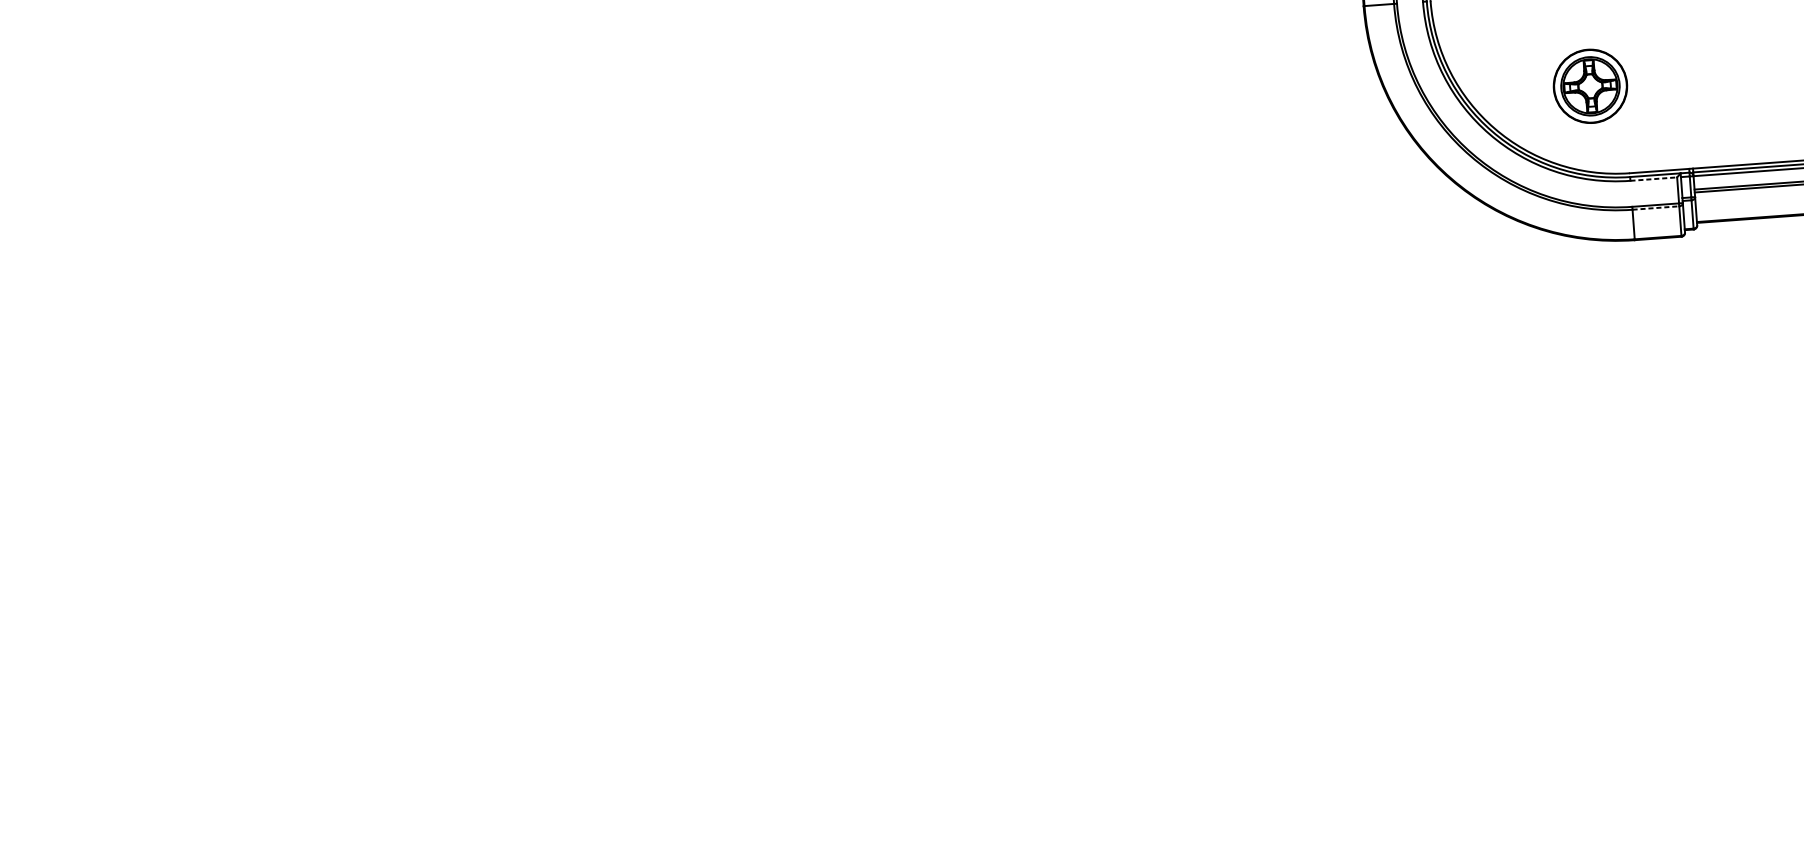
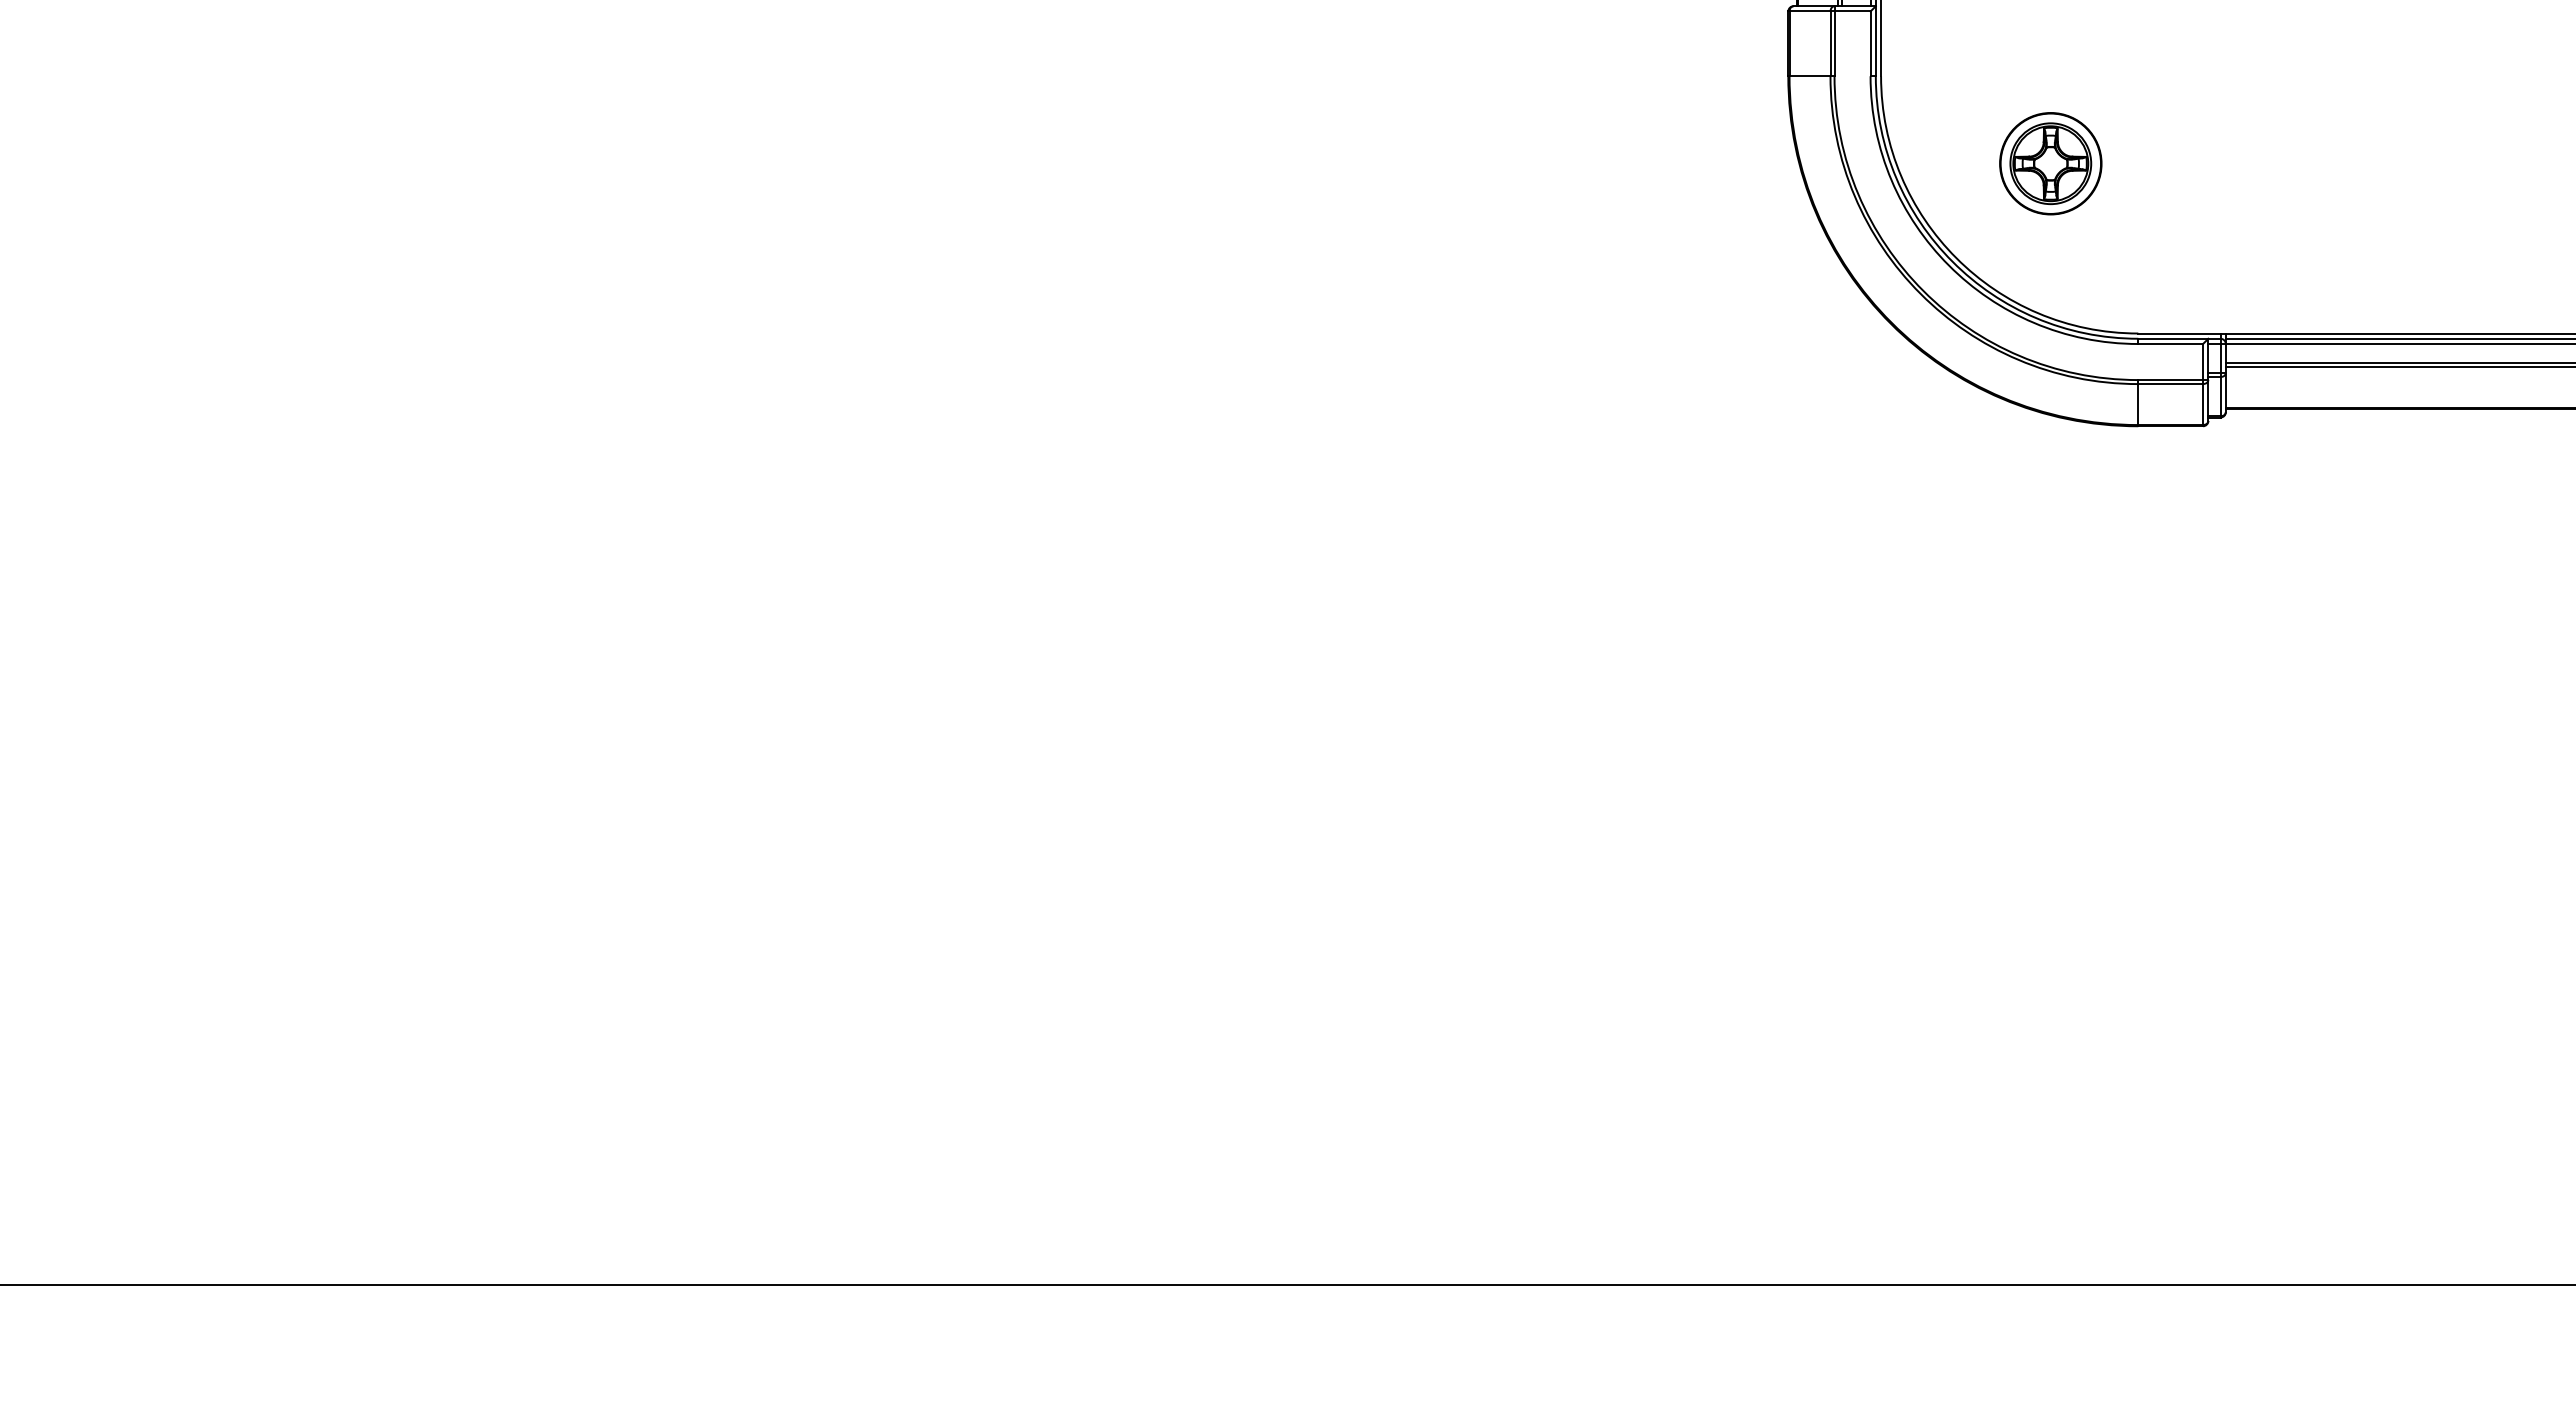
part: (1590, 86) -> (2050, 163), moved
line: (1654, 179) -> (2171, 344), dashed -> solid
line: (1656, 208) -> (2171, 384), dashed -> solid

